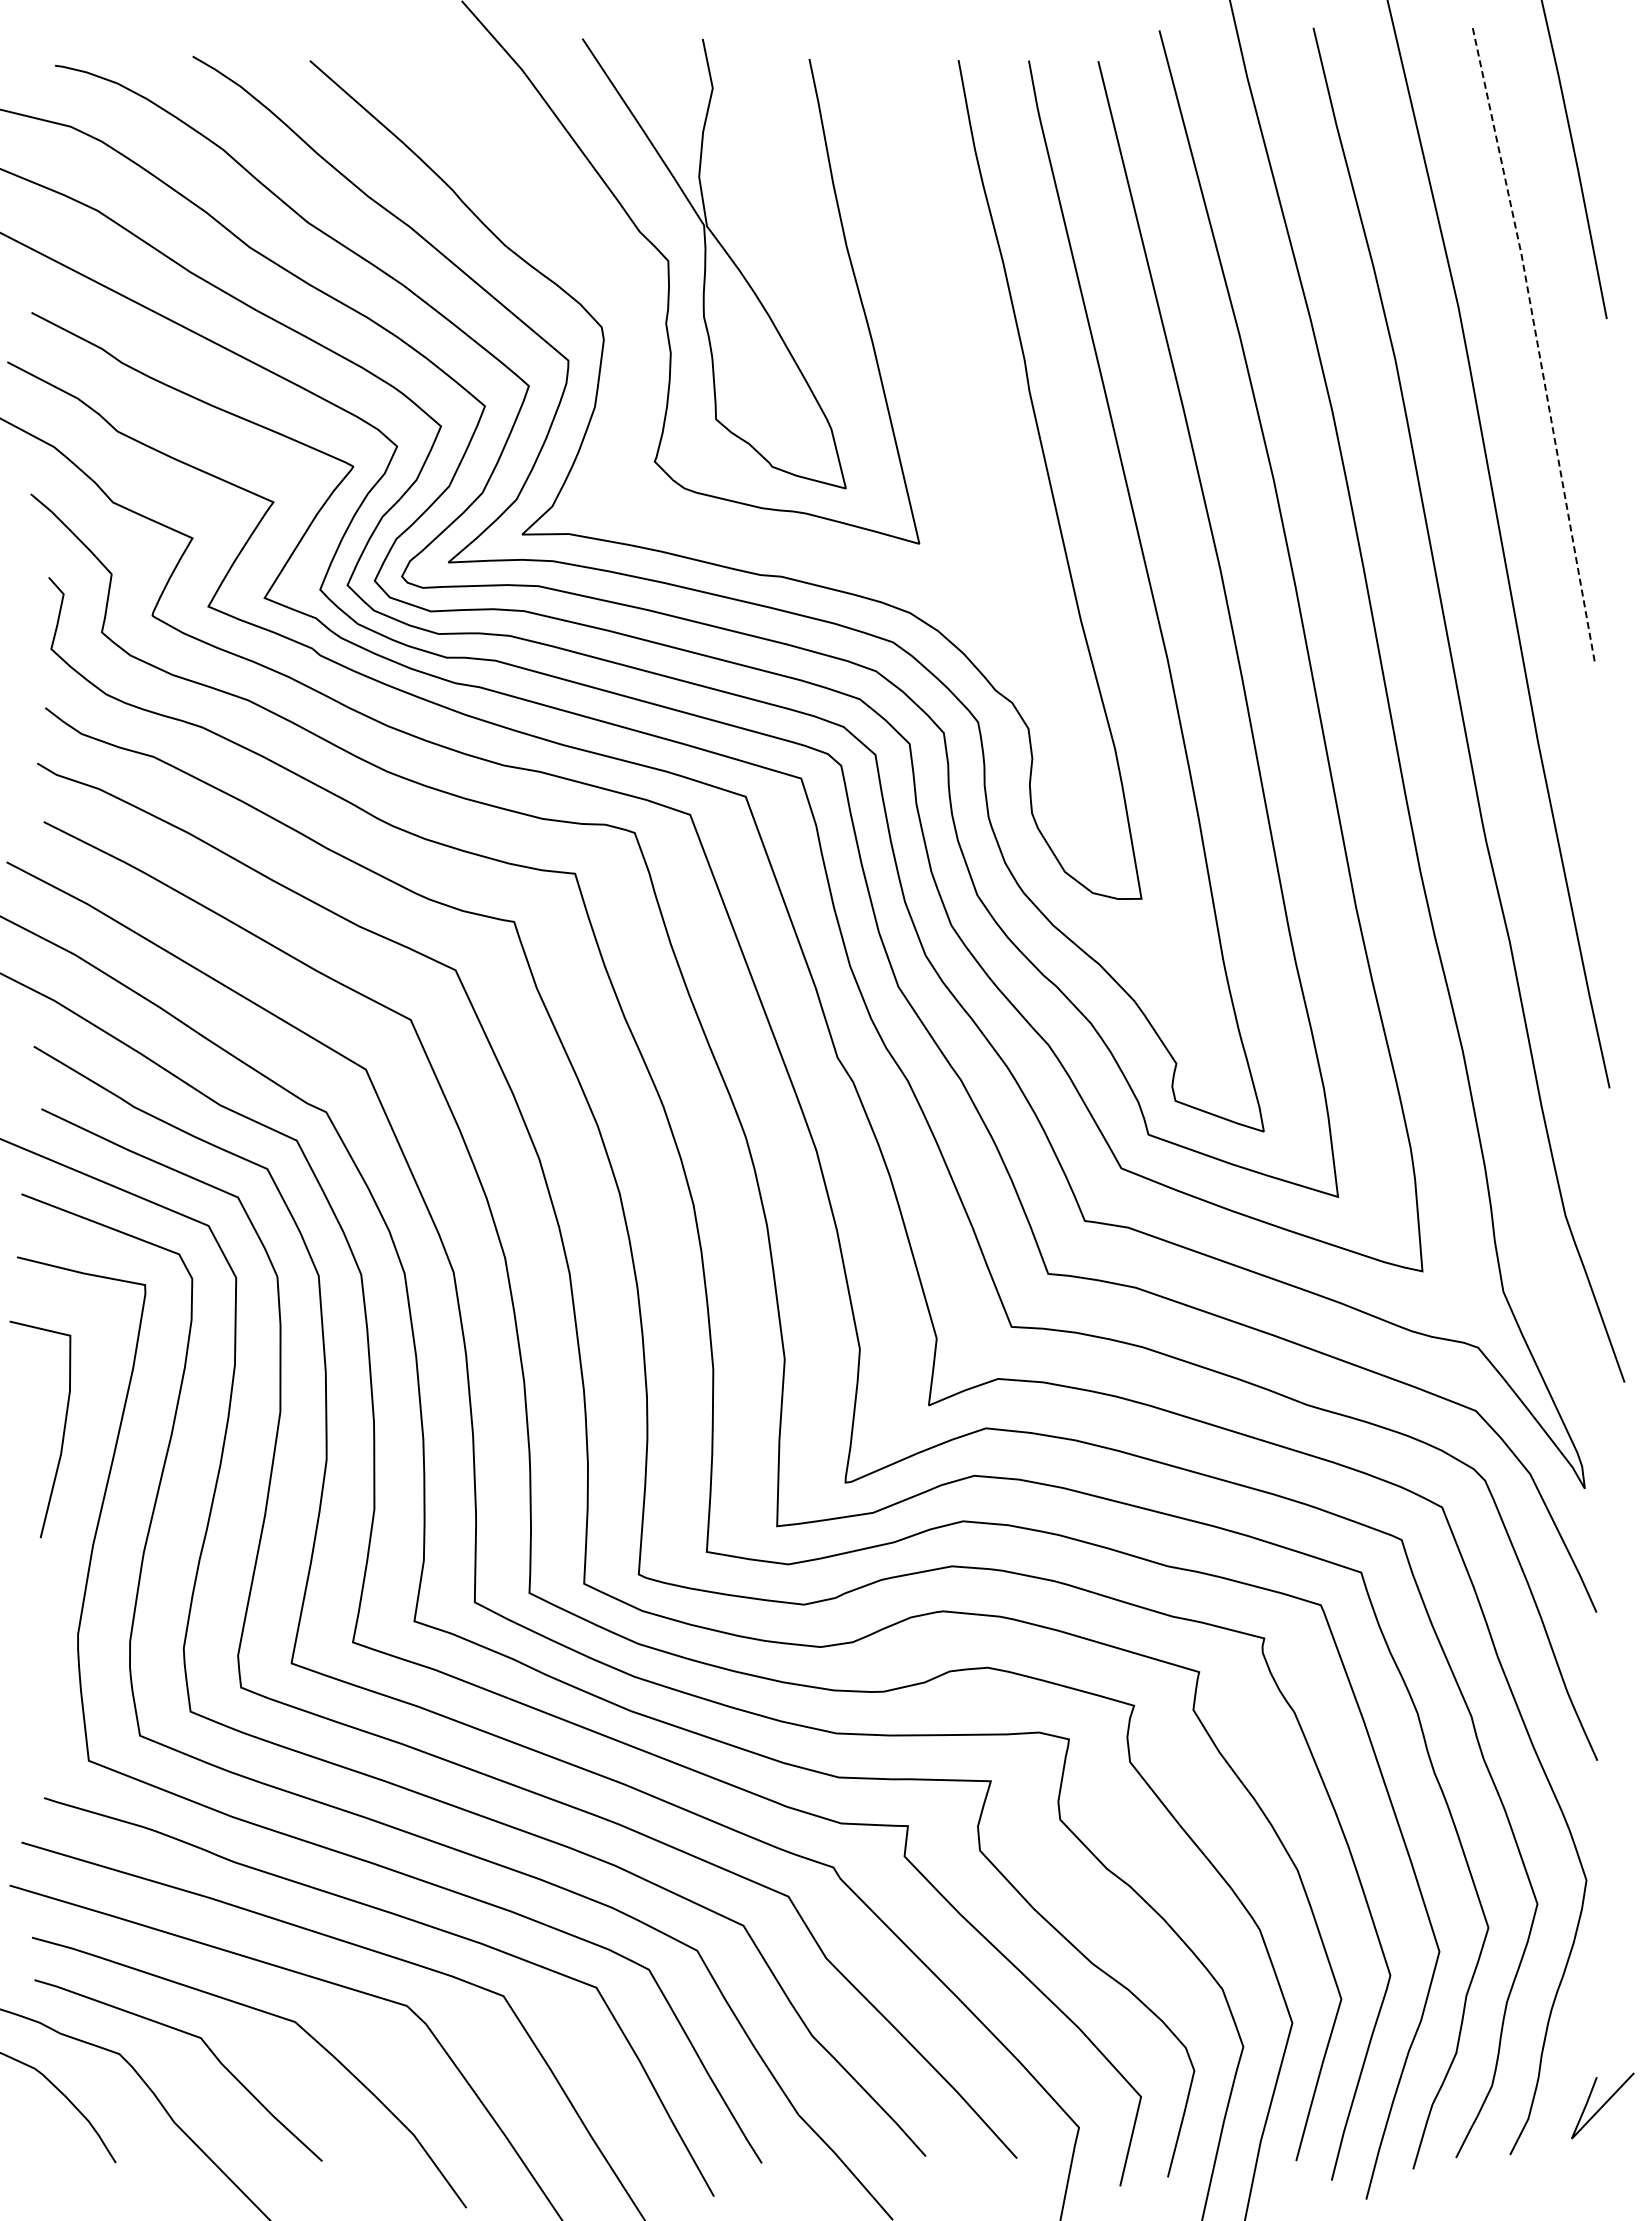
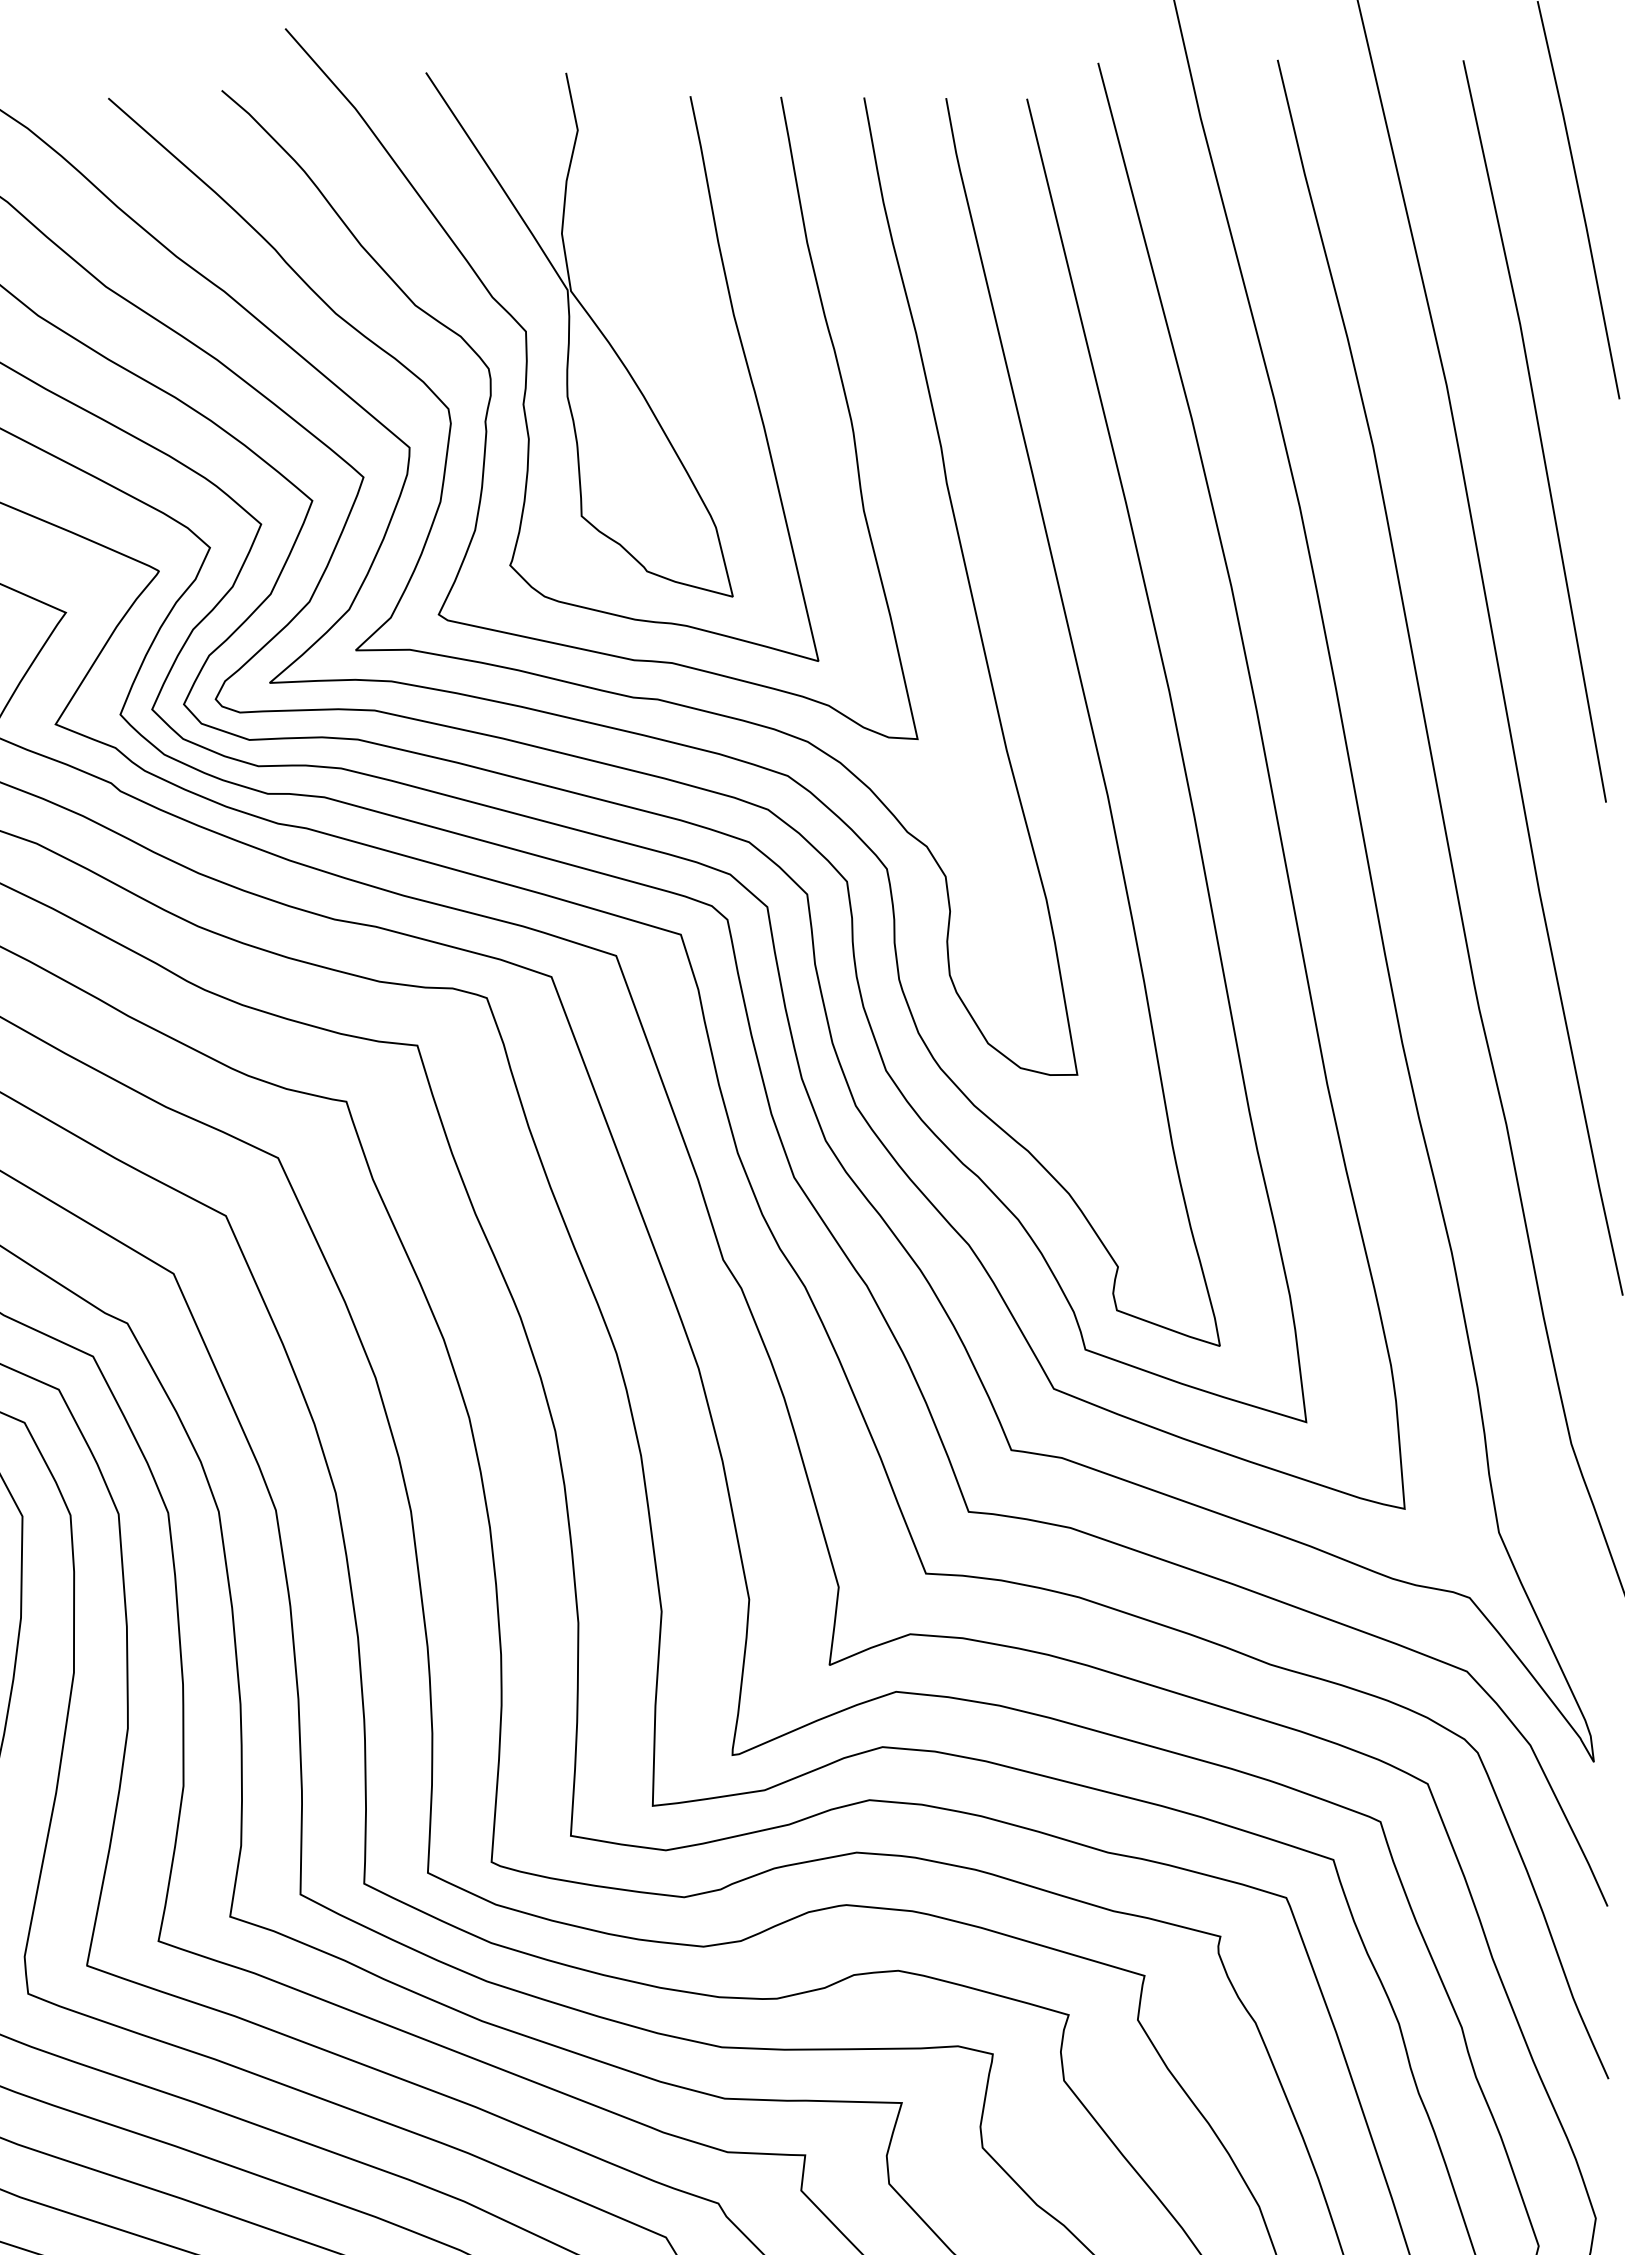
curve: (638, 319) -> (491, 399), added
line: (1537, 345) -> (1538, 430), dashed -> solid

